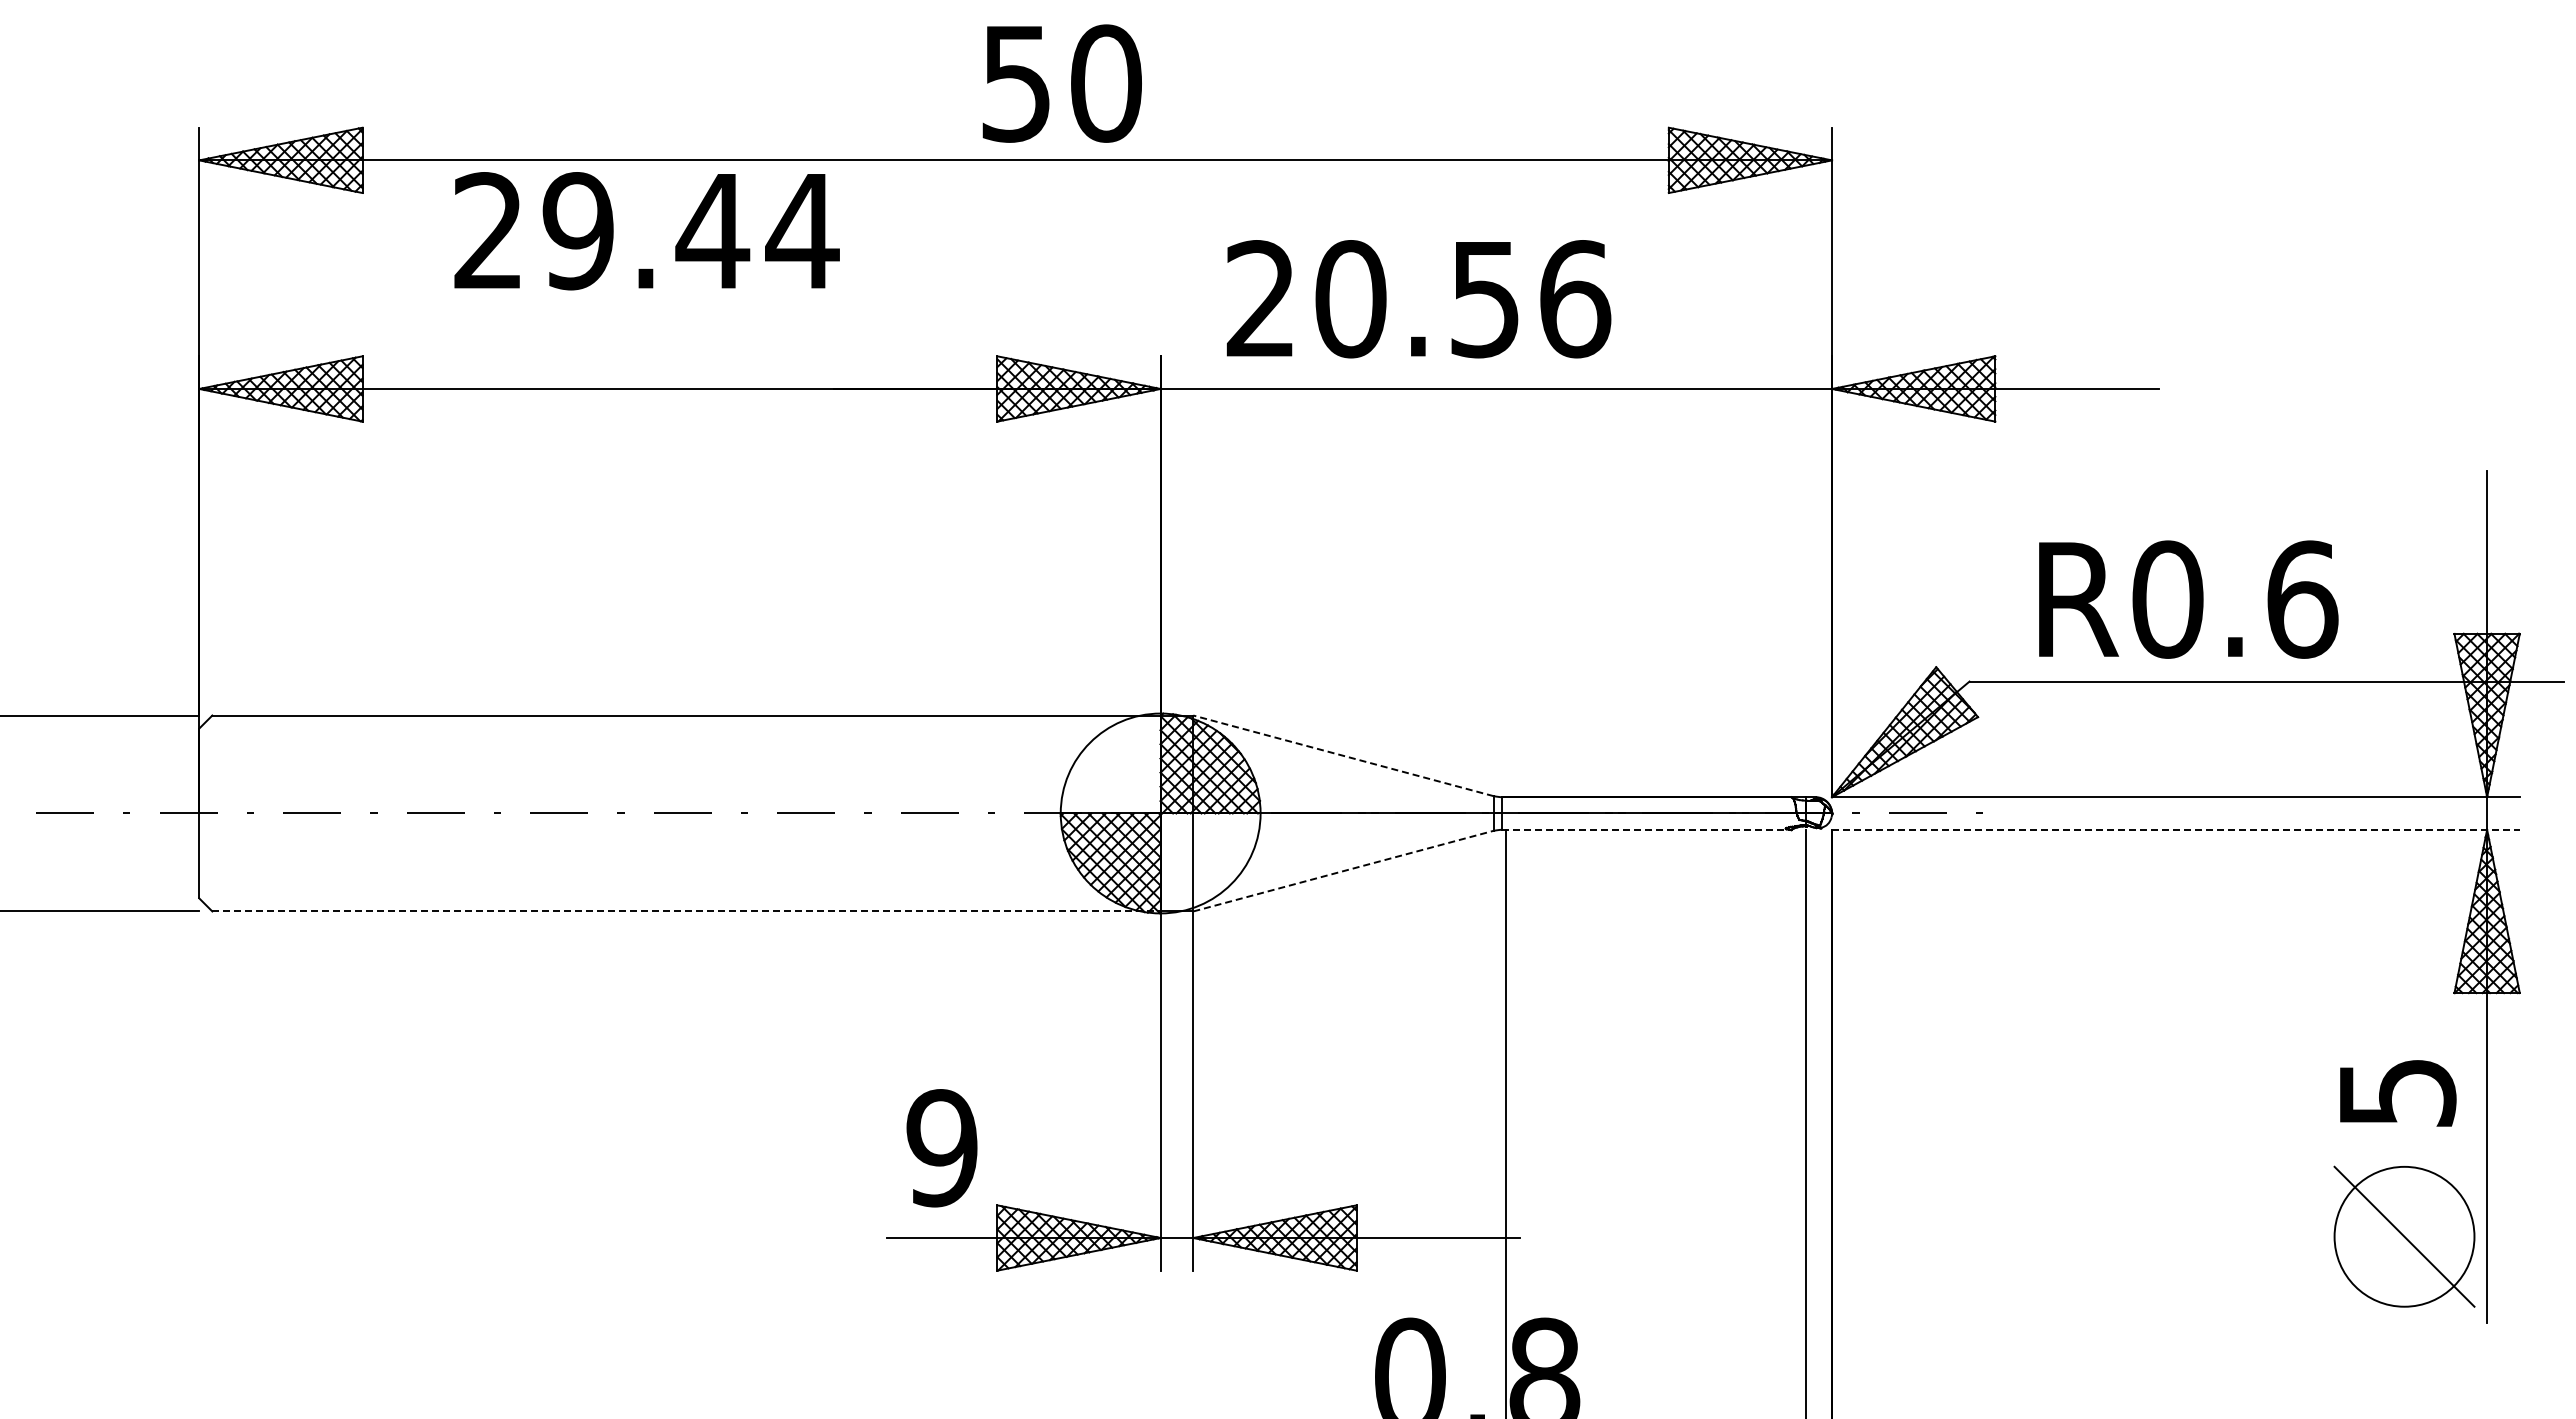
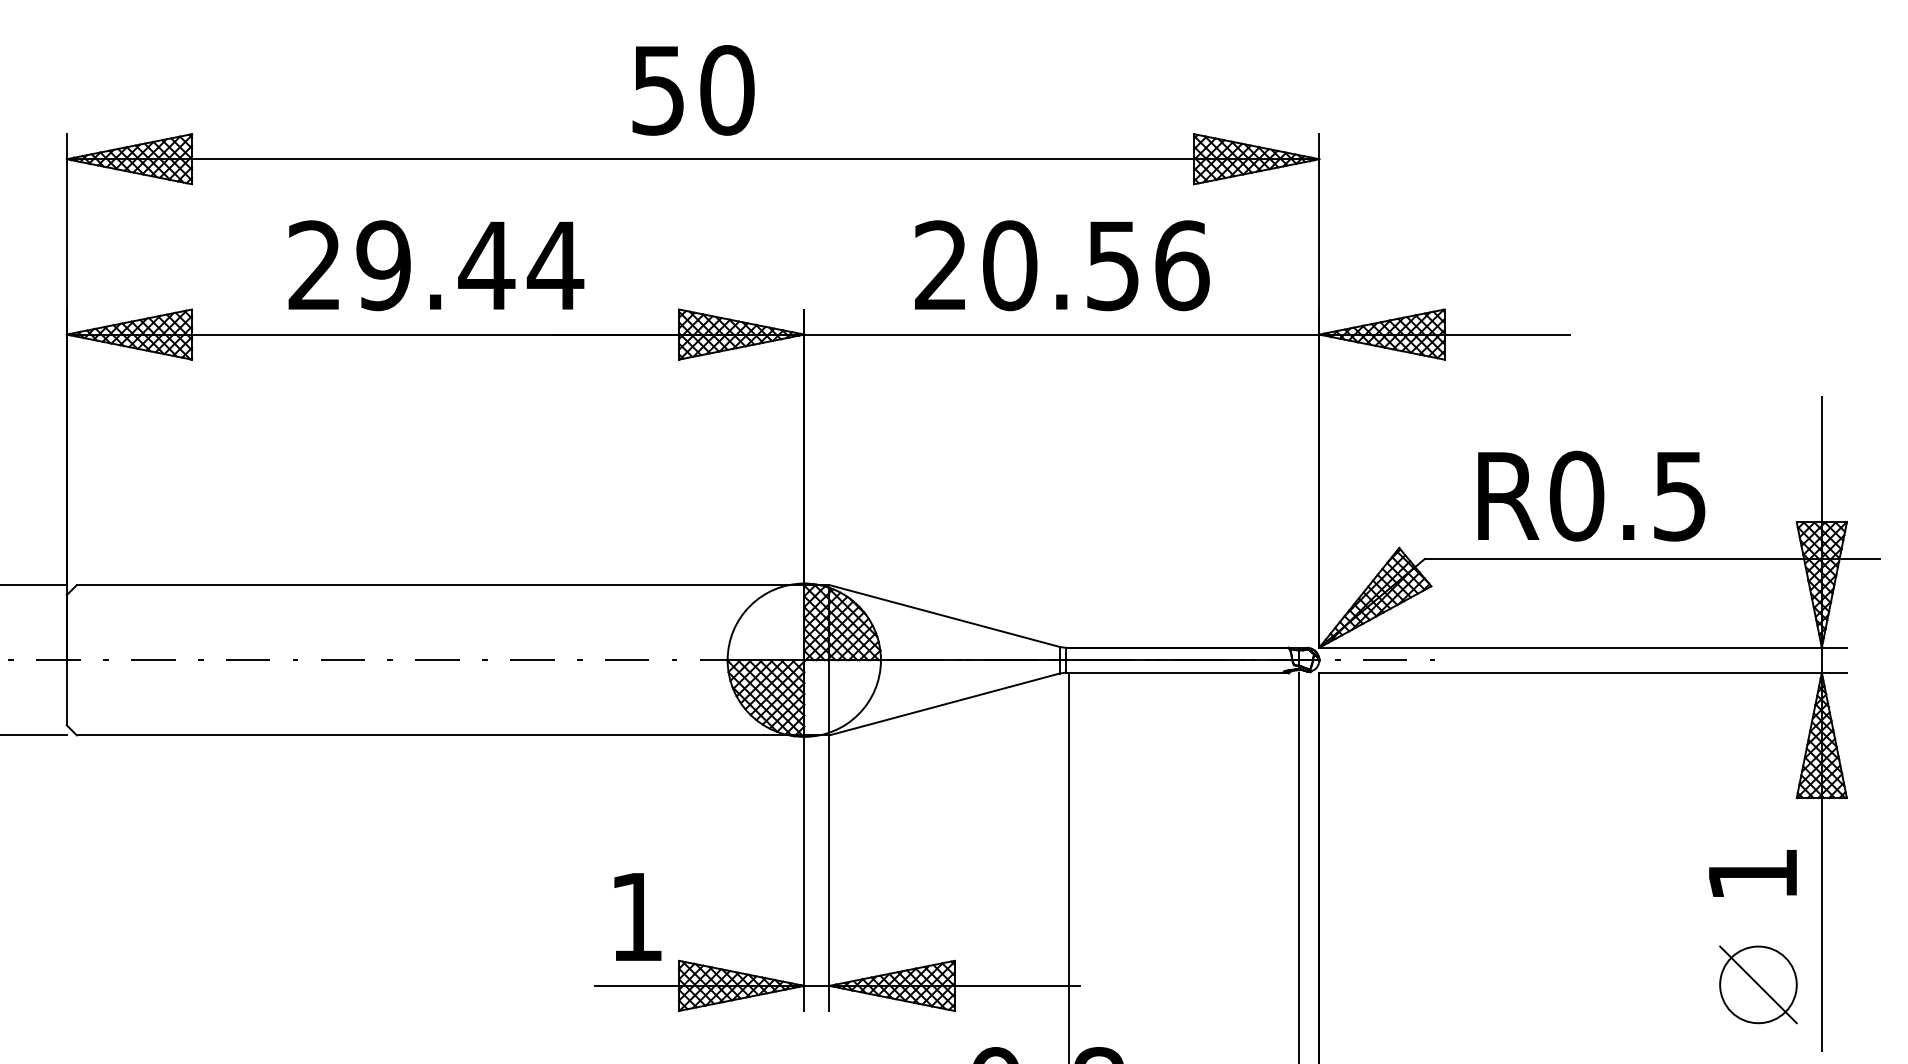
text: (1061, 83) -> (692, 90), moved
text: (646, 231) -> (435, 265), moved
text: (1419, 299) -> (1062, 265), moved
text: (2302, 599) -> (1680, 496), R0.6 -> R0.5
line: (1343, 755) -> (944, 615), dashed -> solid
line: (1646, 829) -> (1176, 672), dashed -> solid
line: (2175, 829) -> (1582, 672), dashed -> solid
line: (1343, 871) -> (944, 704), dashed -> solid
line: (687, 911) -> (441, 735), dashed -> solid
text: (2398, 1093) -> (1753, 875), 5 -> 1
text: (941, 1148) -> (636, 917), 9 -> 1
part: (2404, 1236) -> (1758, 984), size x0.71

